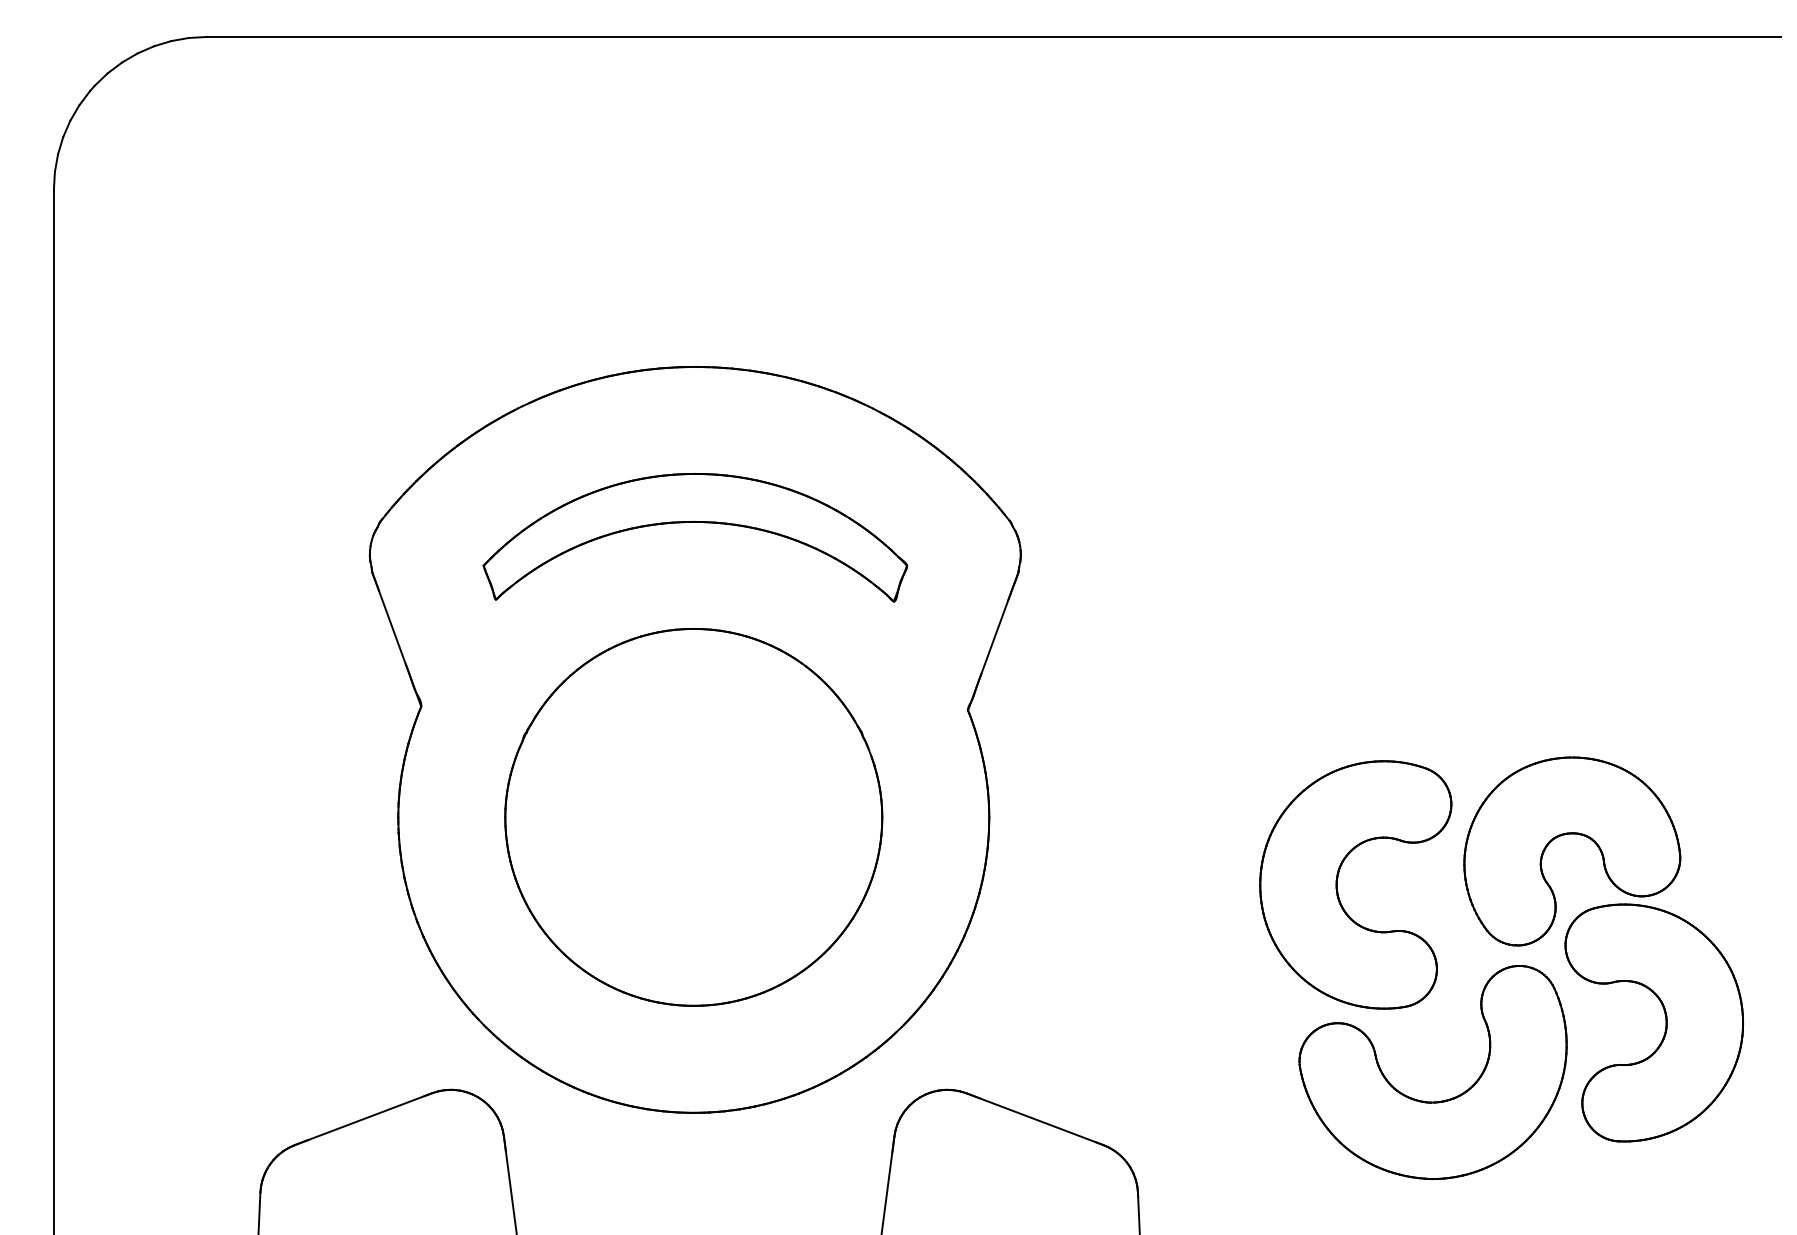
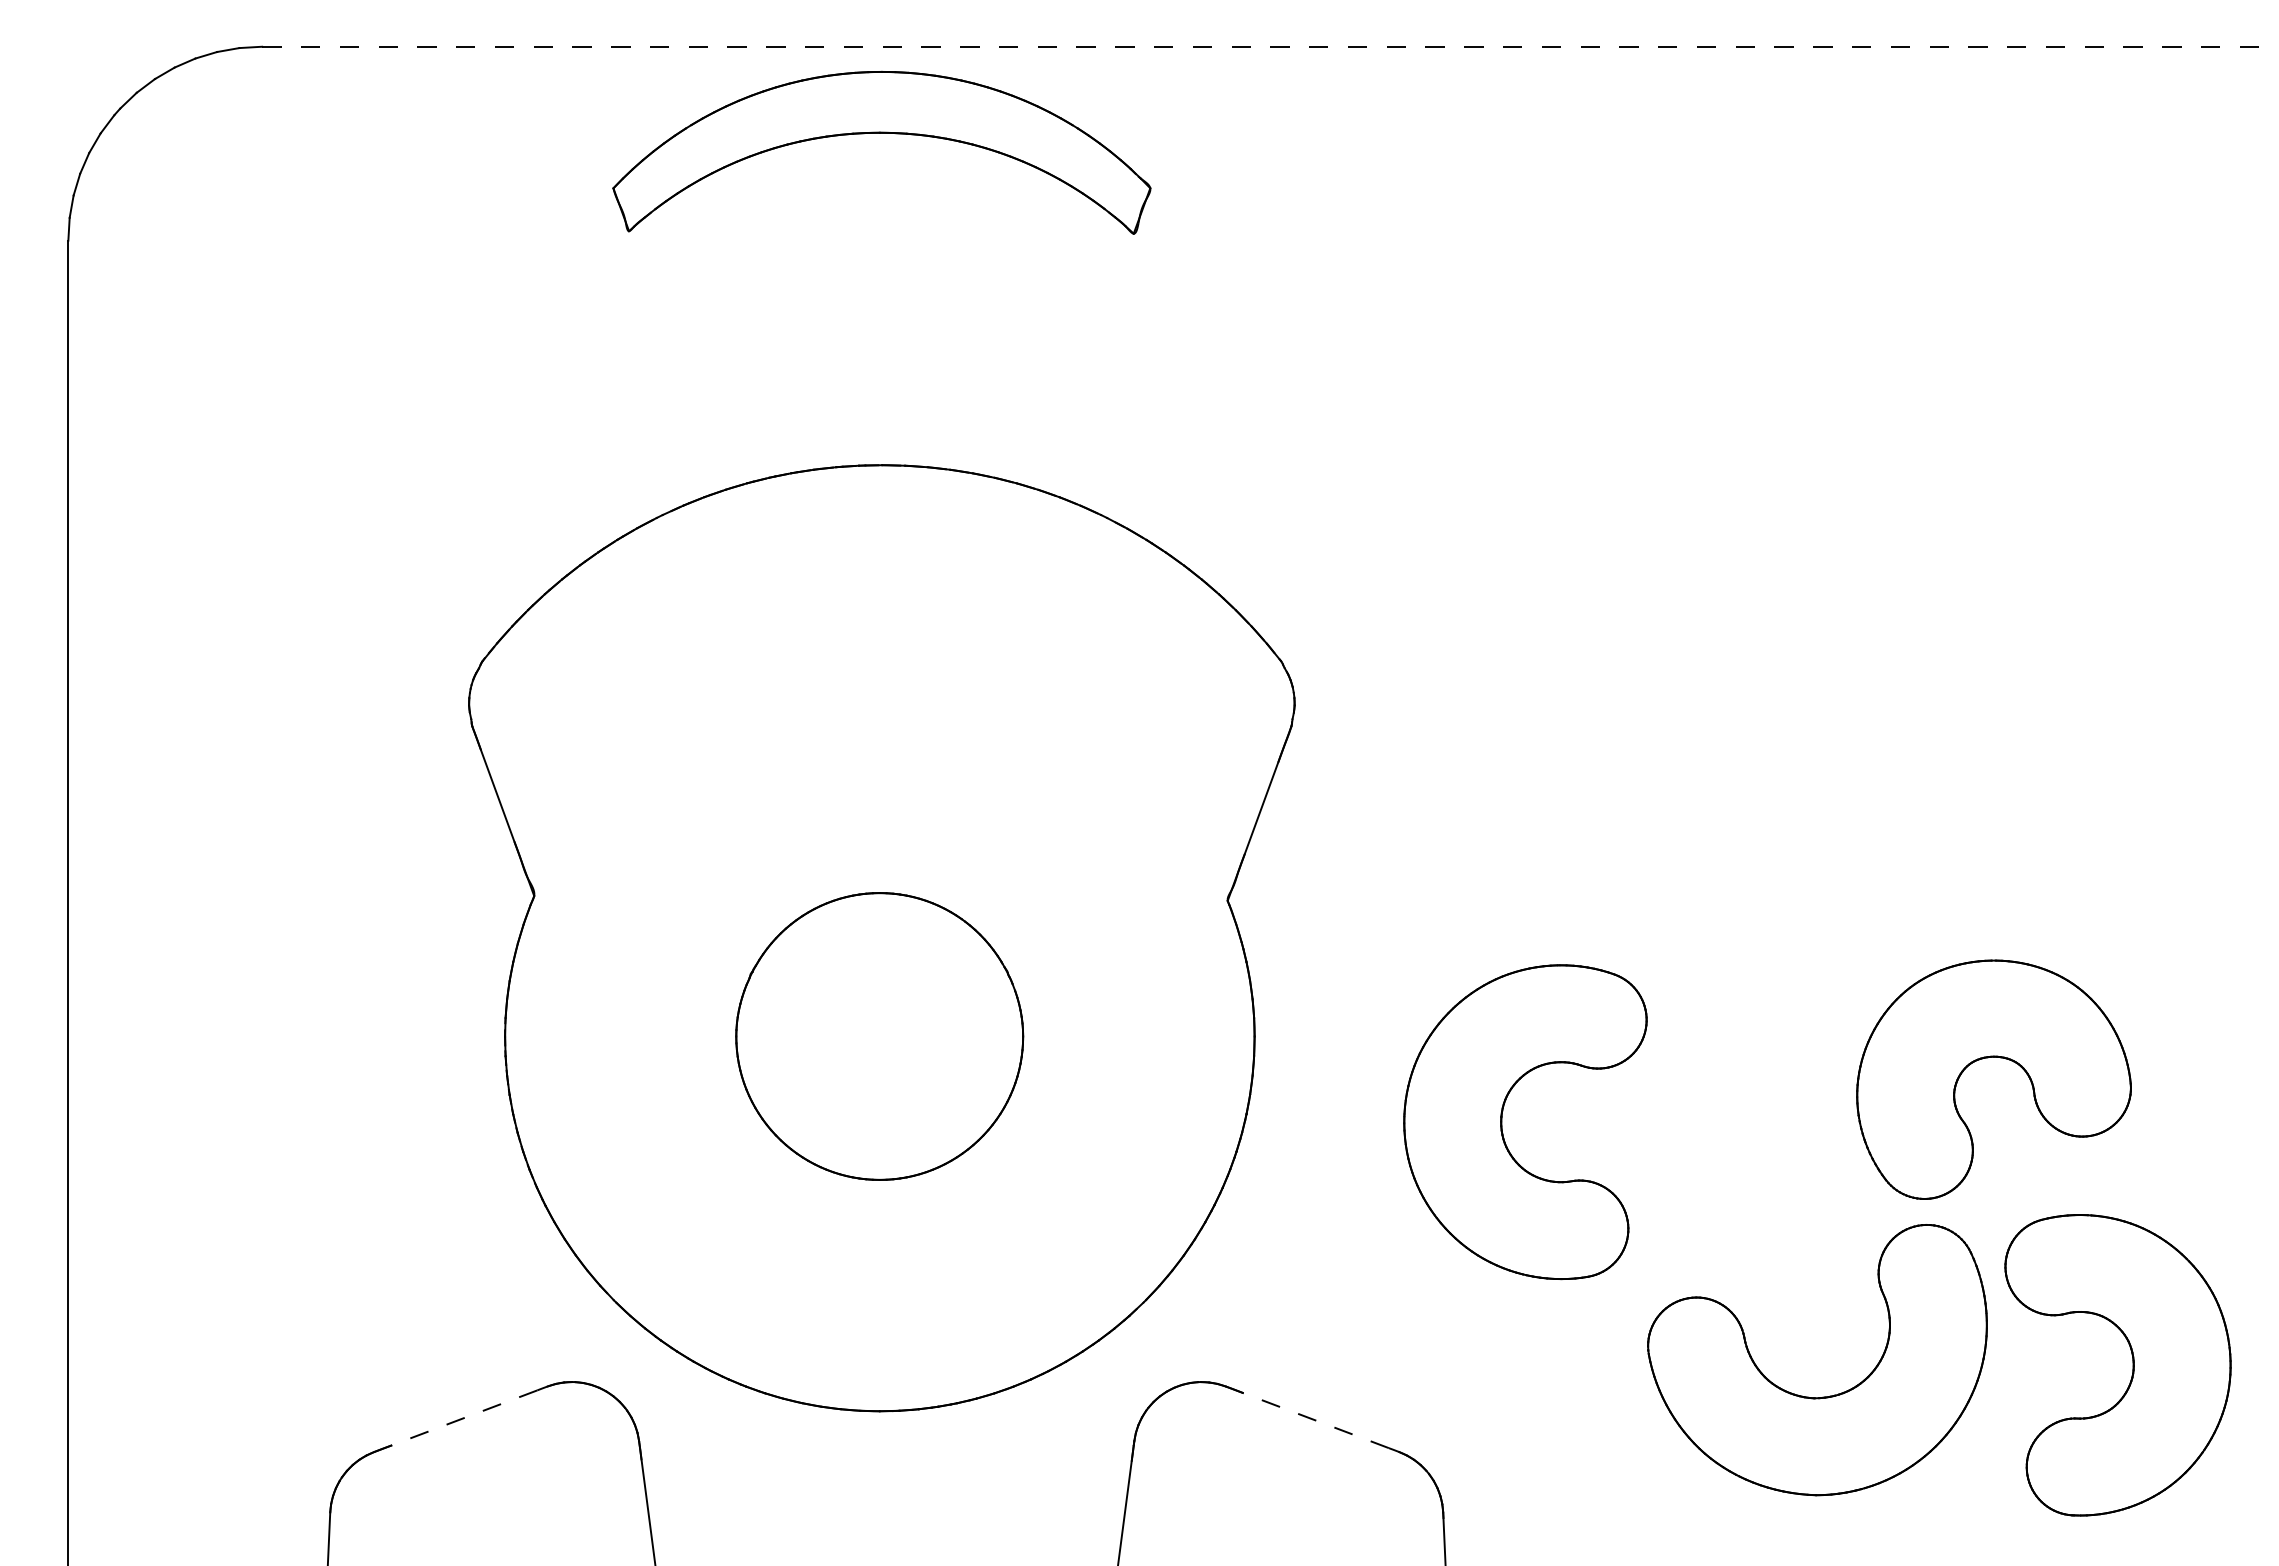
line: (994, 36) -> (1261, 46), solid -> dashed
part: (695, 522) -> (881, 133), moved
part: (693, 817) -> (879, 1036), size x0.6
part: (1337, 885) -> (1502, 1122), moved
part: (1665, 1023) -> (2132, 1365), moved
line: (363, 1119) -> (460, 1419), solid -> dashed
line: (1034, 1119) -> (1312, 1419), solid -> dashed

